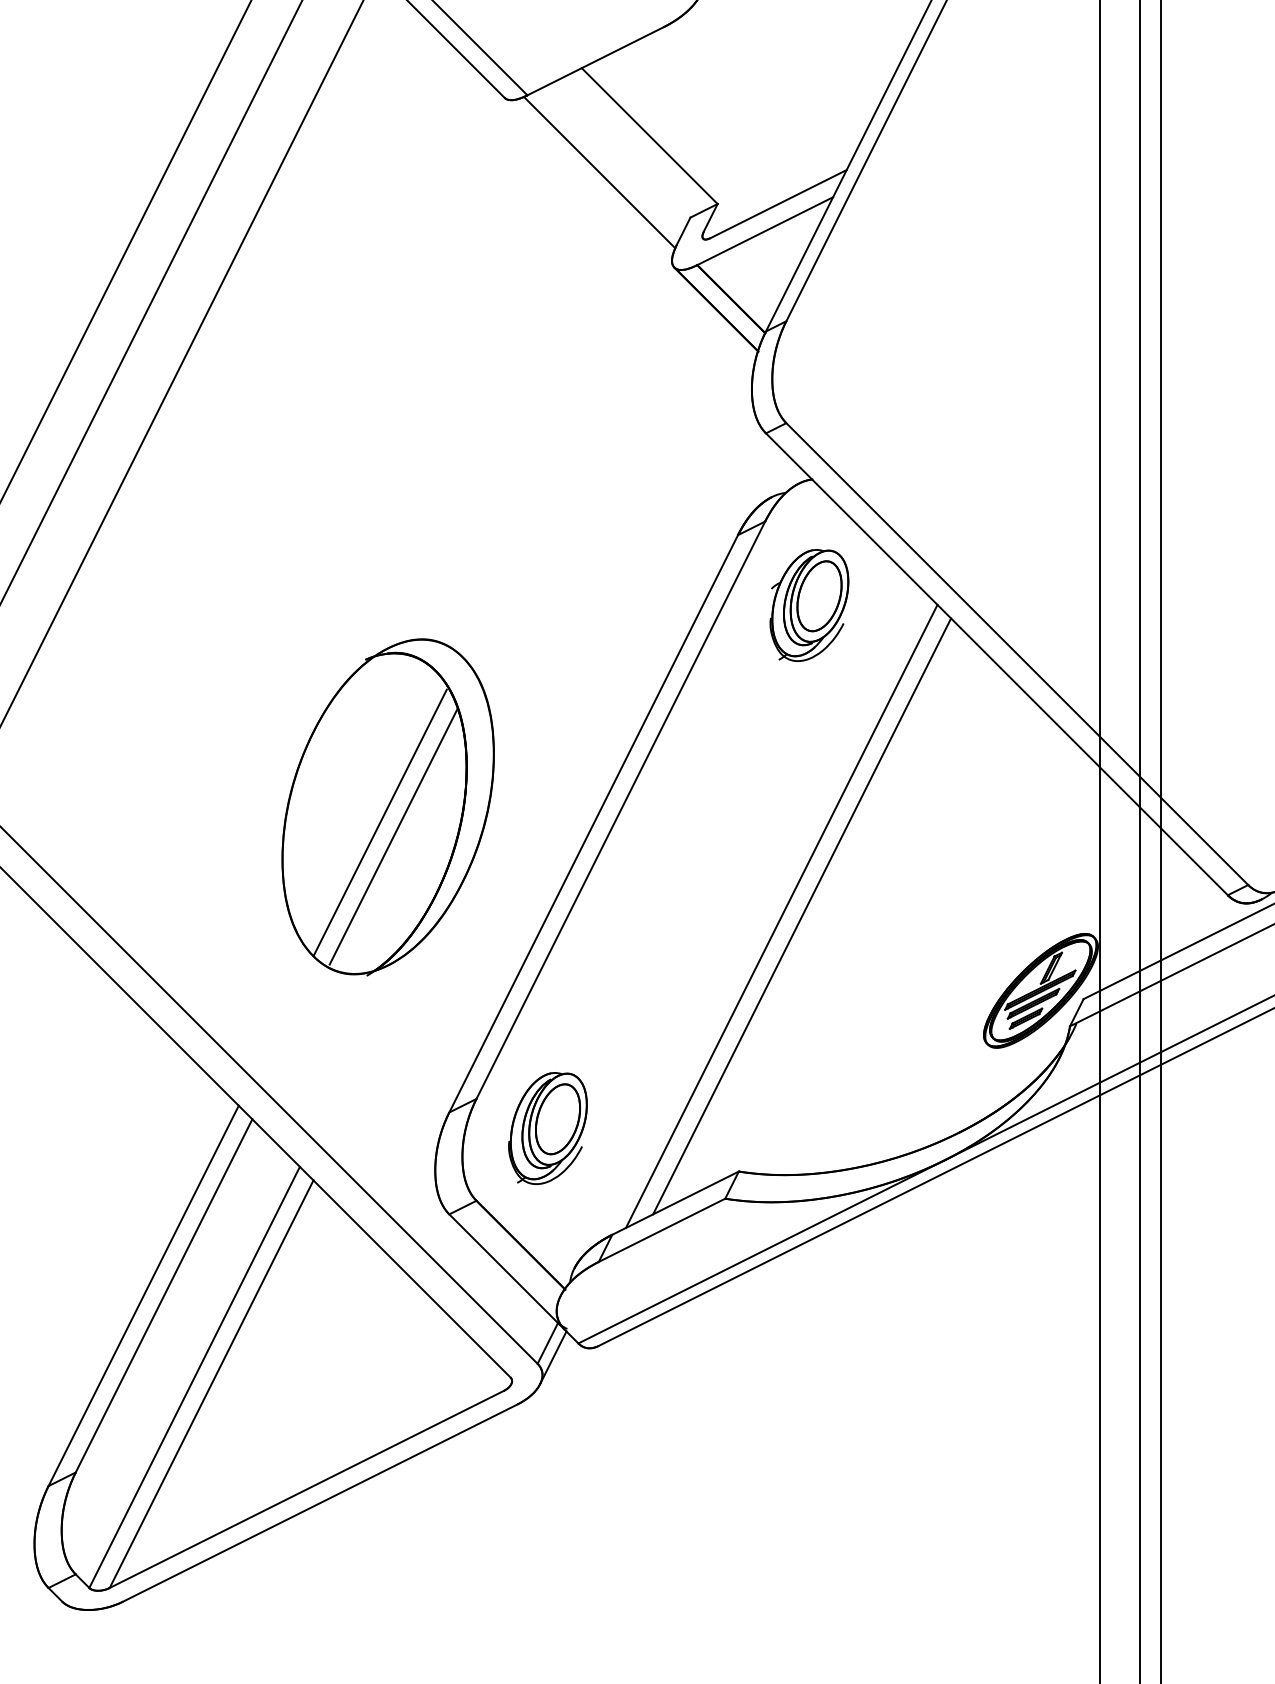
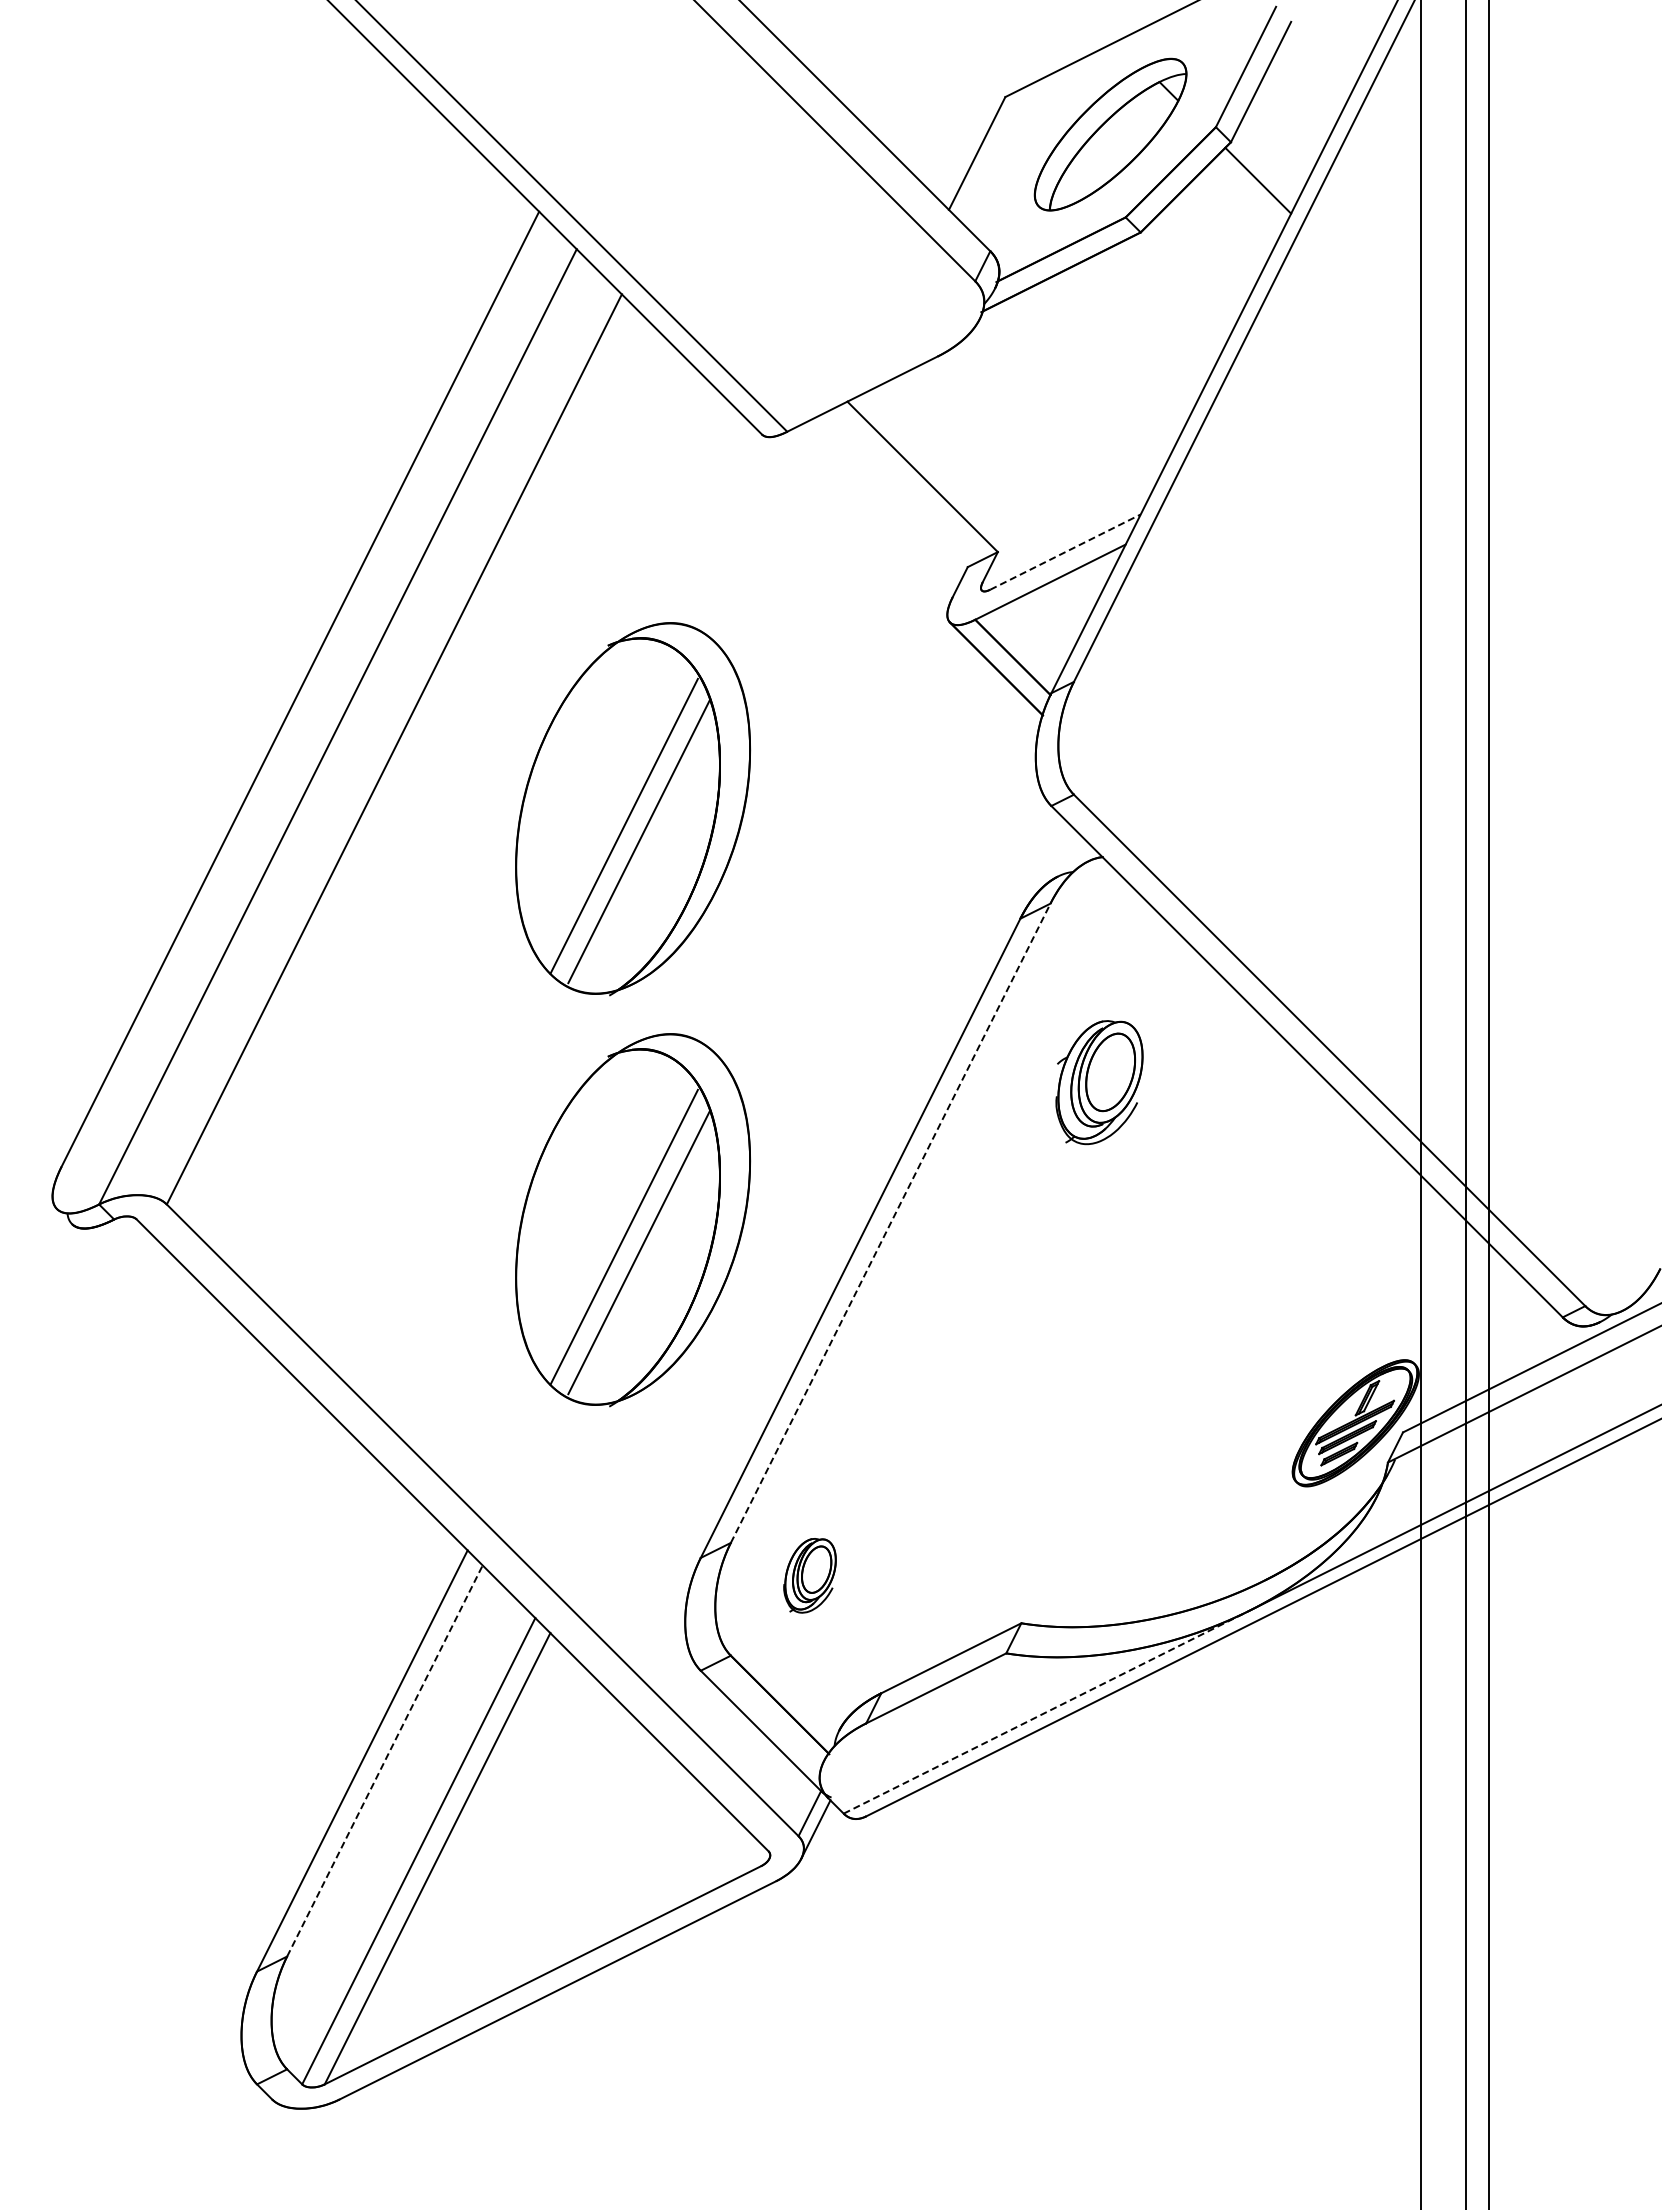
line: (599, 172) -> (866, 517), removed
line: (778, 203) -> (1065, 551), solid -> dashed
part: (387, 436) -> (632, 809), added
part: (809, 605) -> (1099, 1082), moved
line: (620, 809) -> (890, 1222), solid -> dashed
line: (781, 916) -> (1068, 1340), removed
line: (802, 916) -> (1091, 1340), removed
part: (547, 1128) -> (809, 1575), size x0.6
line: (762, 1251) -> (1047, 1711), solid -> dashed
line: (163, 1295) -> (384, 1760), solid -> dashed

